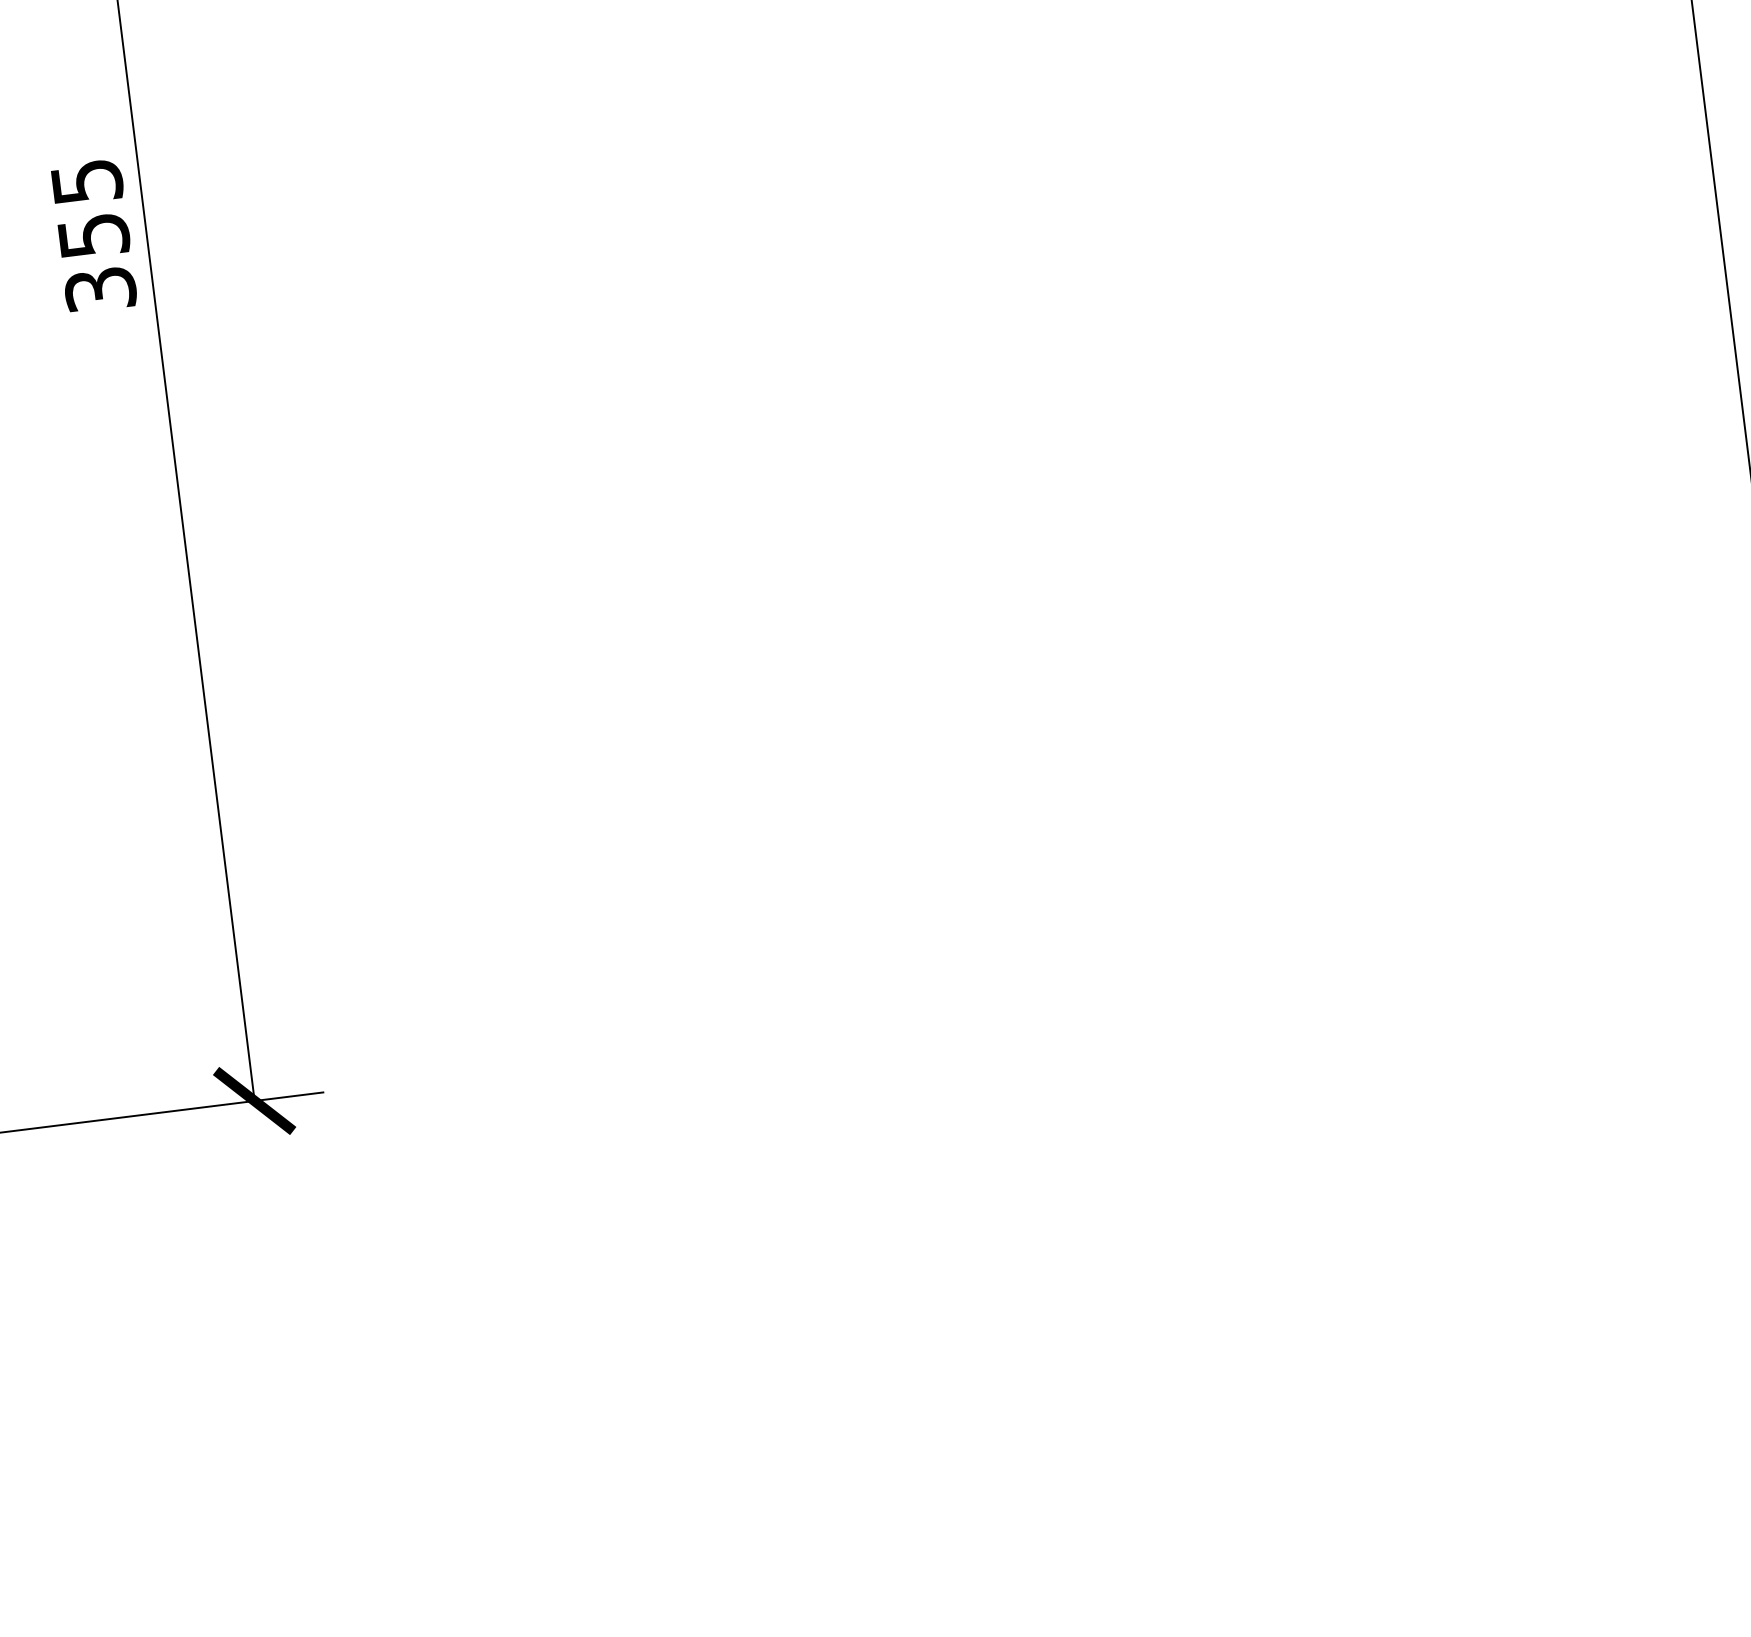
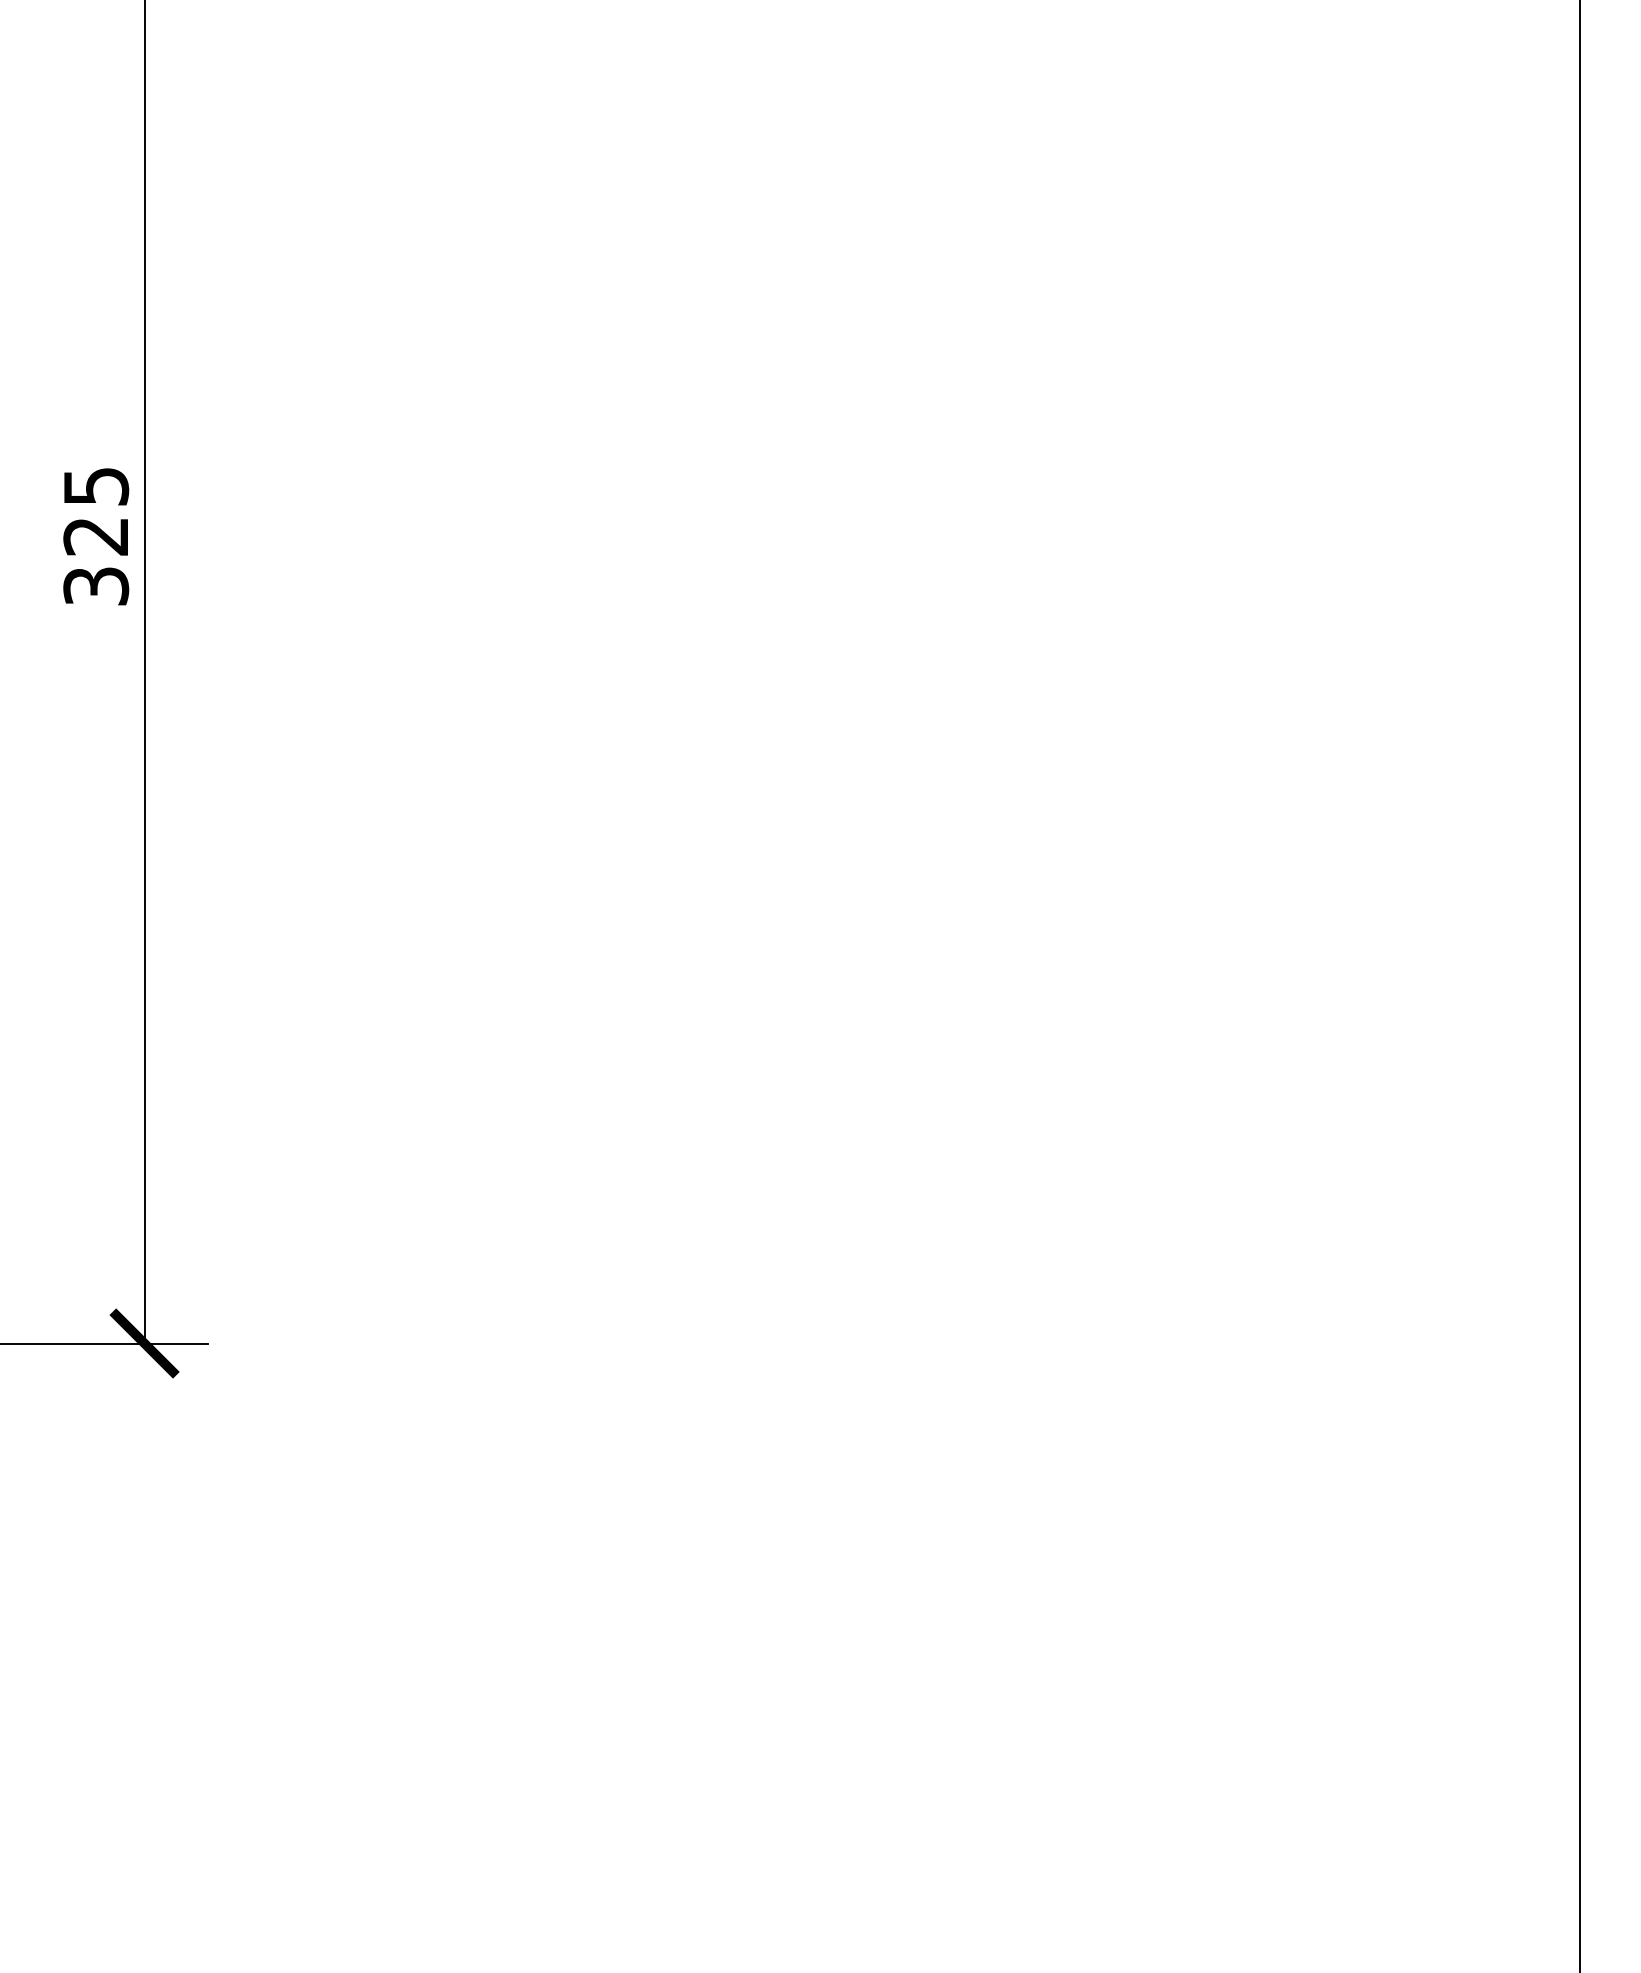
text: (94, 235) -> (96, 536), 355 -> 325

